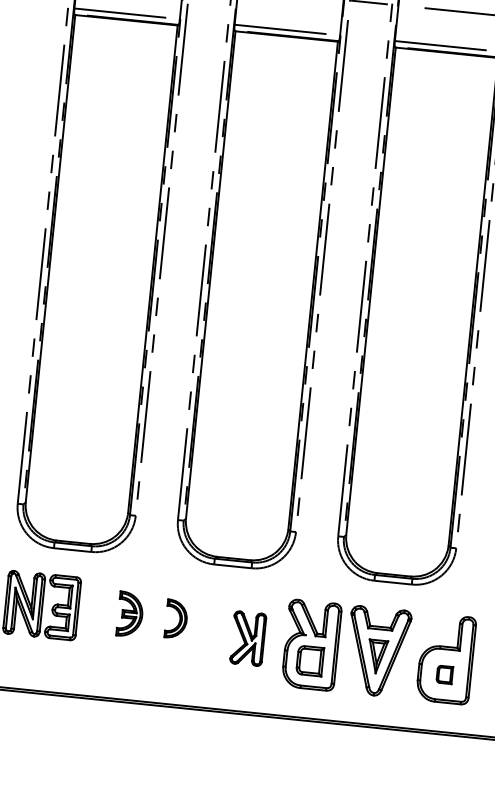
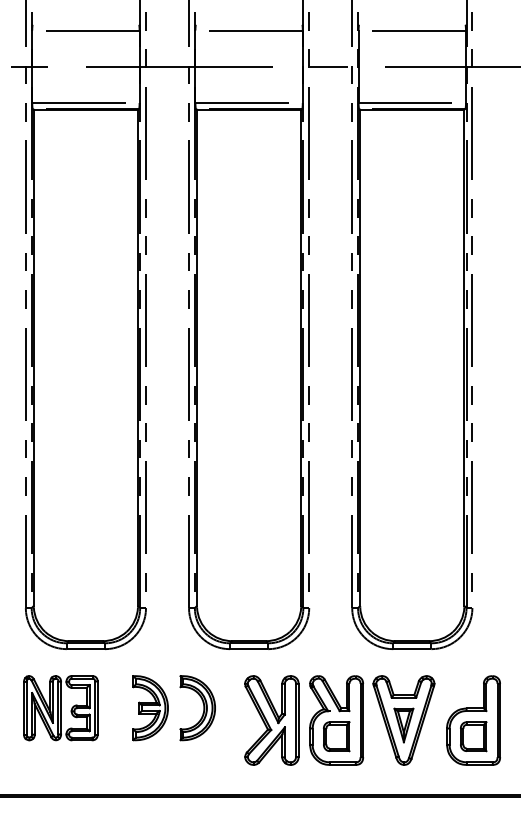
part: (130, 614) -> (150, 708), size x1.43
part: (176, 619) -> (197, 708), size x1.67
part: (247, 638) -> (271, 720), size x1.67
part: (444, 674) -> (473, 736), size x1.67

